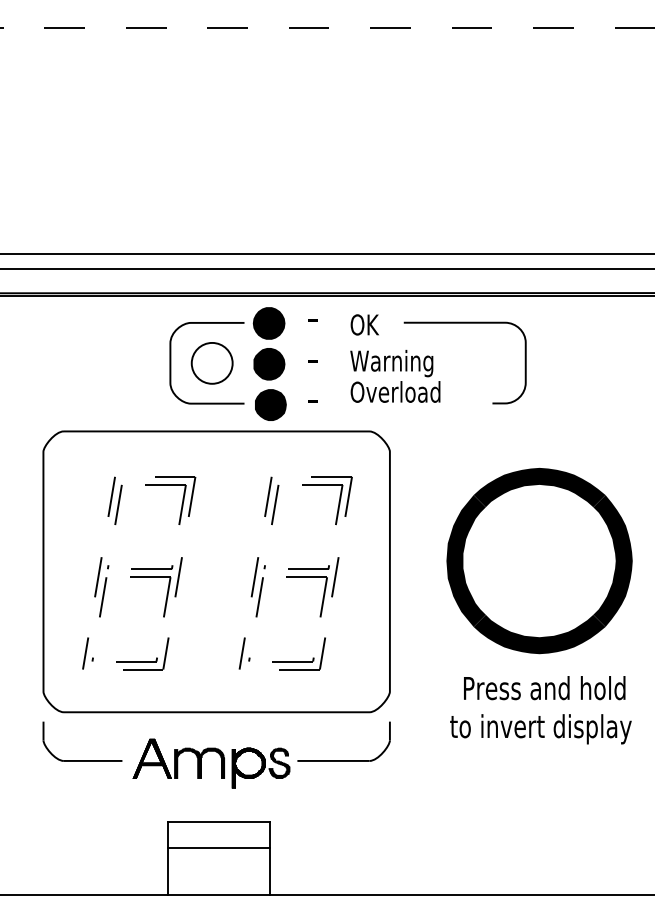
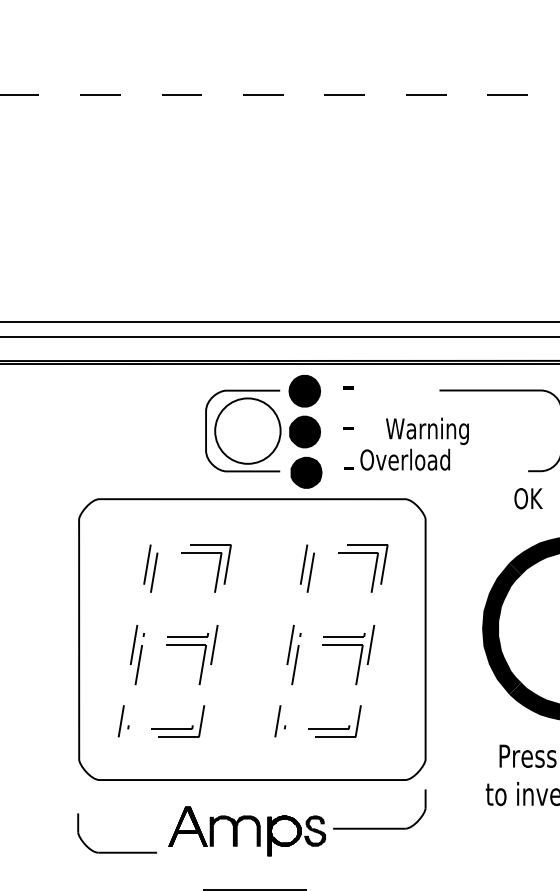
text: (364, 324) -> (528, 498), moved
circle: (211, 362) -> (247, 430), size x1.6
text: (395, 391) -> (405, 459), moved
part: (82, 760) -> (117, 852), moved

